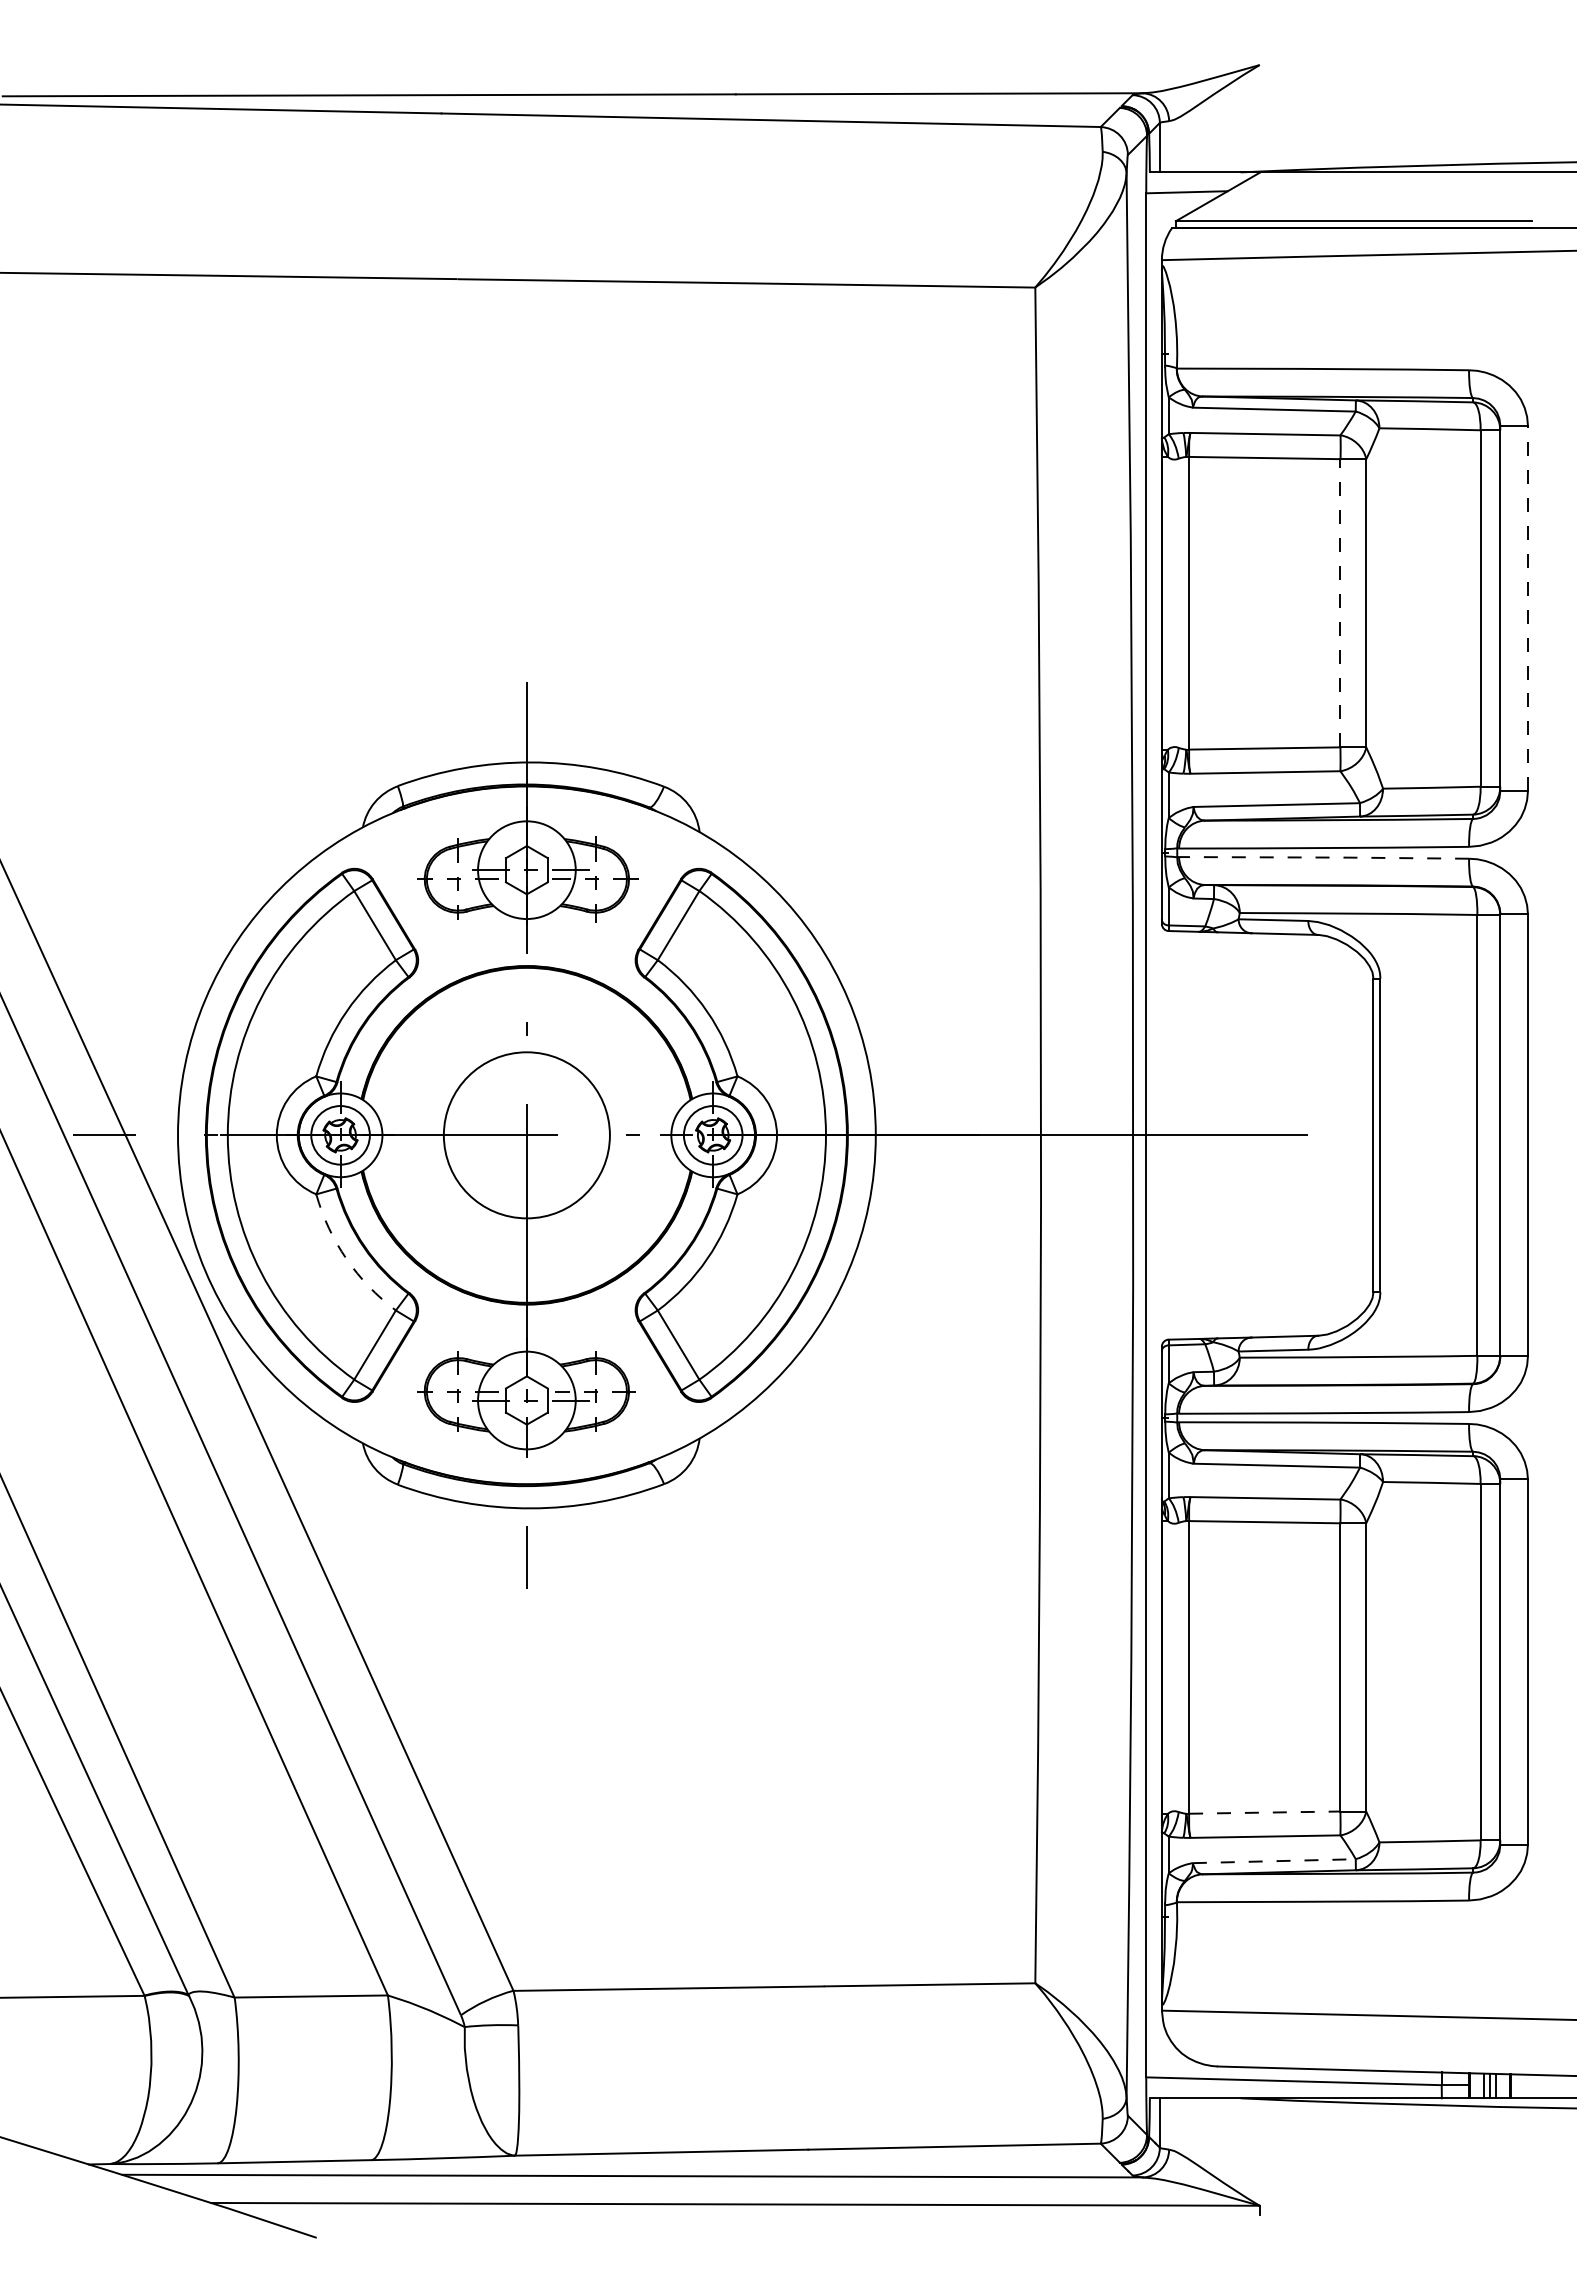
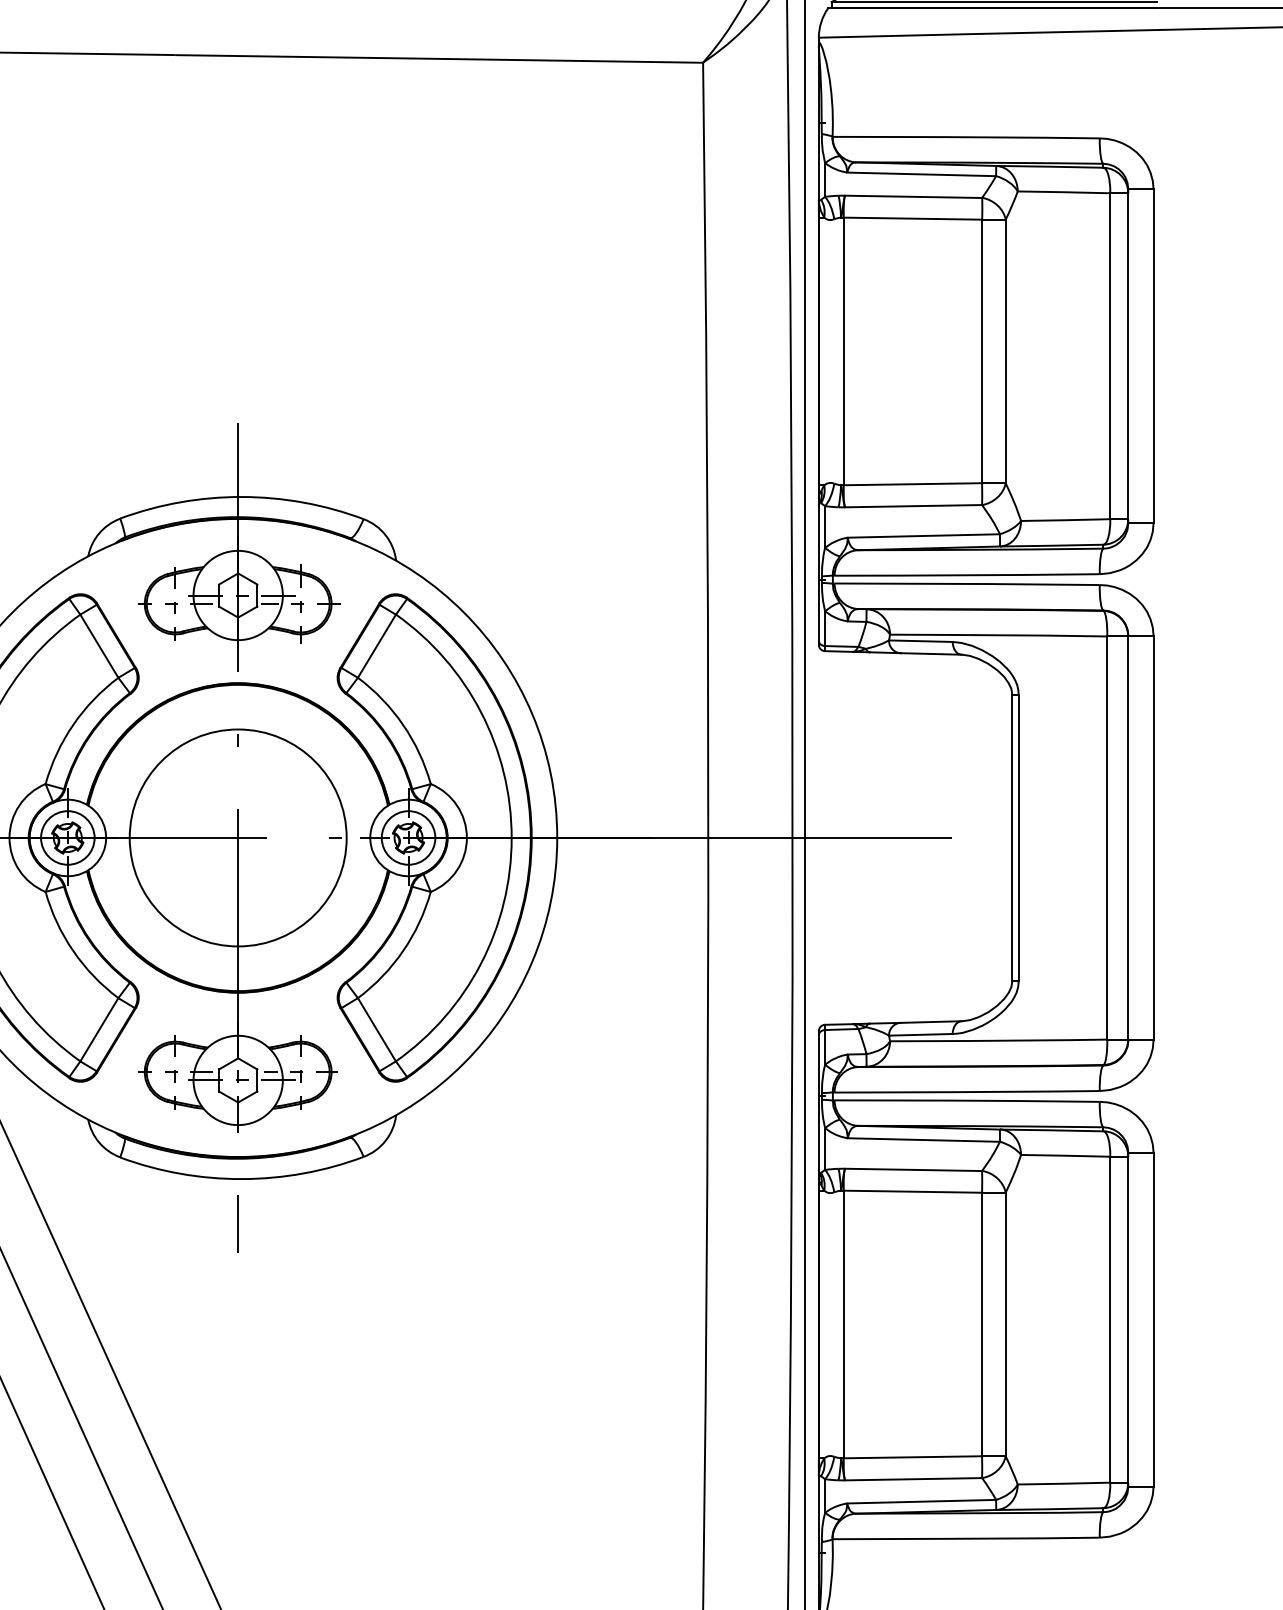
line: (1340, 602) -> (982, 350), dashed -> solid
line: (1527, 608) -> (1153, 356), dashed -> solid
line: (1324, 857) -> (967, 583), dashed -> solid
circle: (526, 1134) -> (237, 837), size x1.43
arc: (346, 1258) -> (73, 950), dashed -> solid
line: (1264, 1812) -> (912, 1457), dashed -> solid
line: (1274, 1861) -> (921, 1501), dashed -> solid

